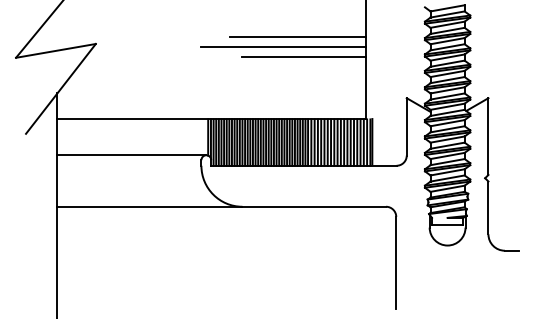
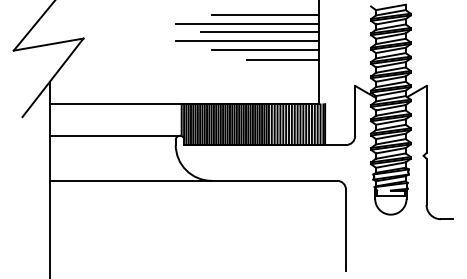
line: (303, 16) -> (264, 14), added
line: (283, 26) -> (247, 23), added
line: (324, 68) -> (283, 59), added

